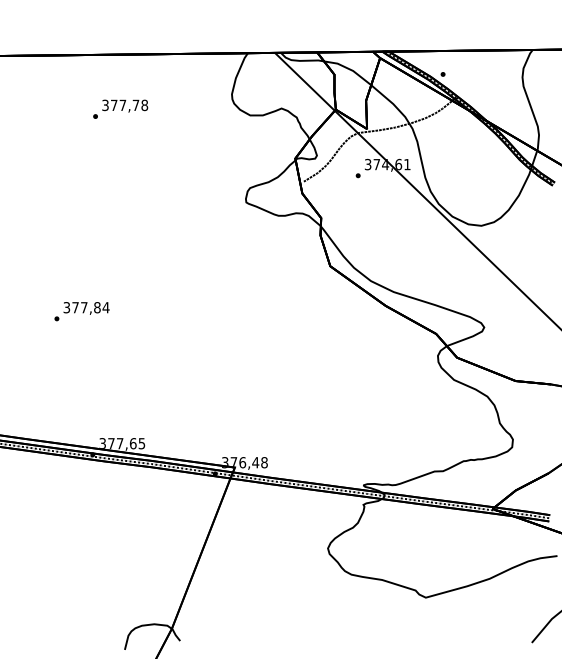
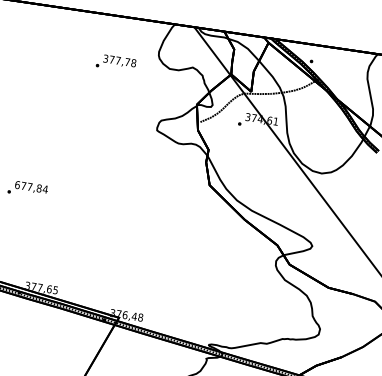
text: (120, 108) -> (116, 62), moved
text: (66, 307) -> (17, 184), 377,84 -> 677,84

